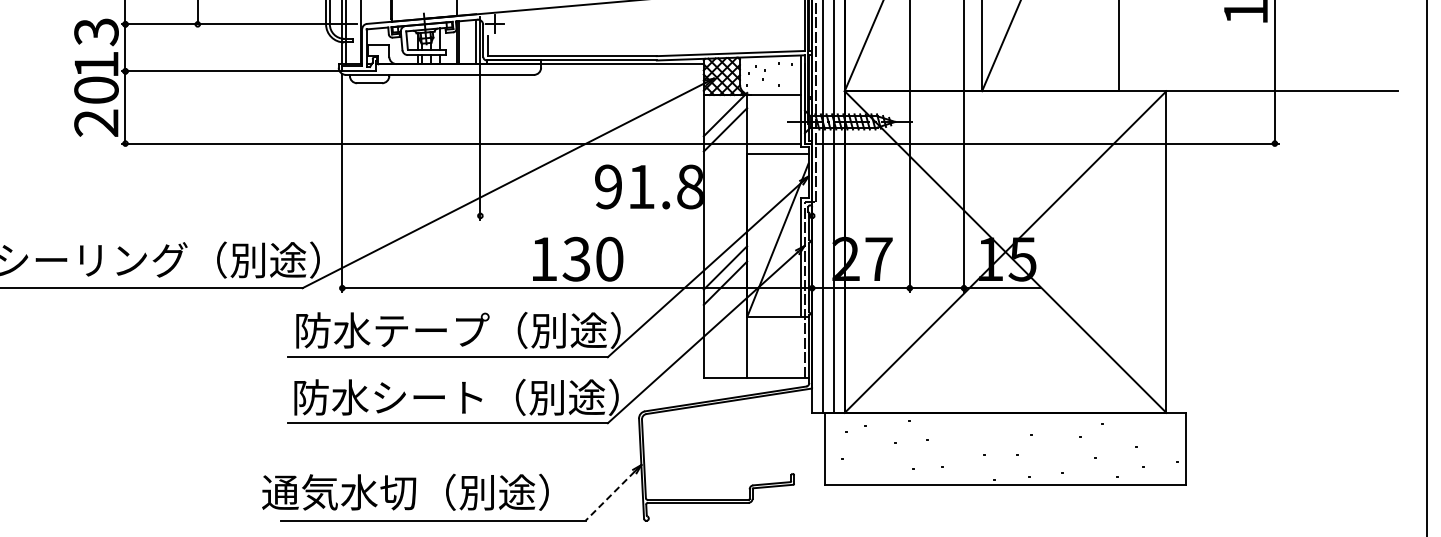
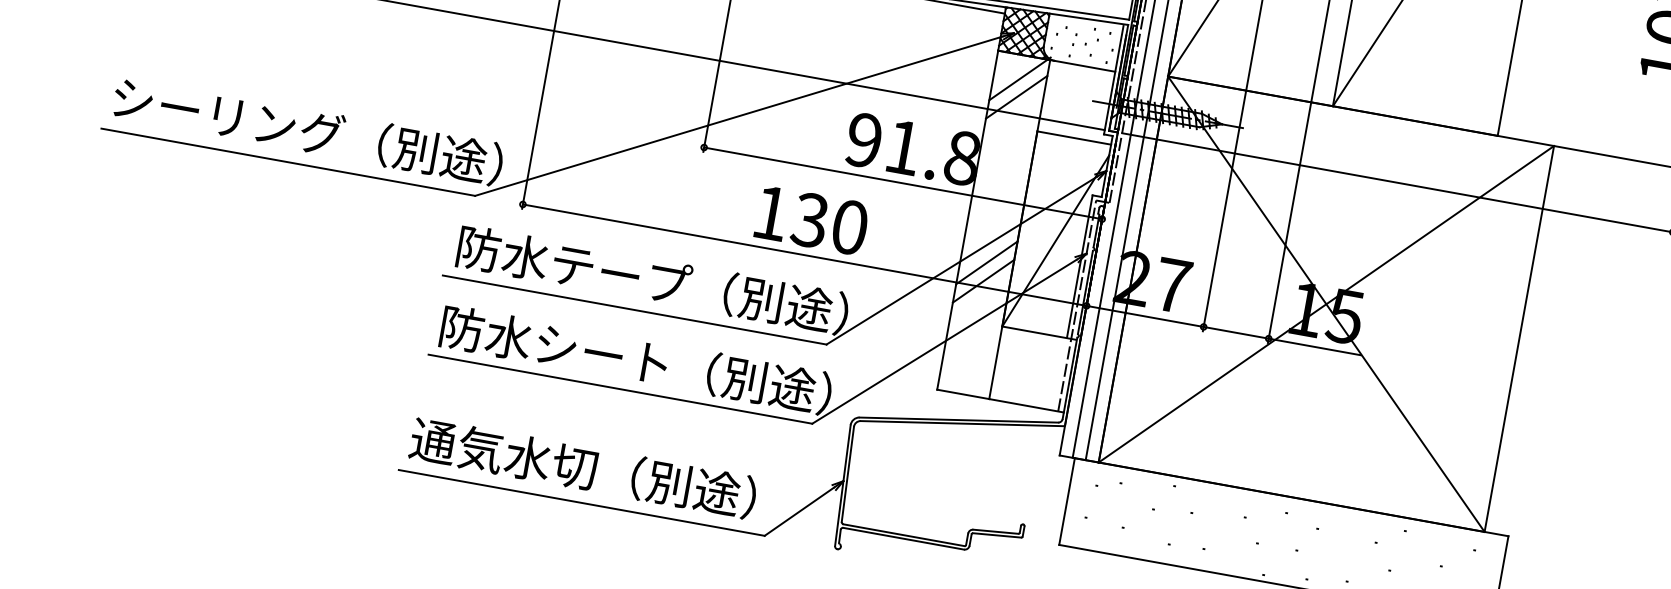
line: (646, 215) -> (903, 182), added
text: (405, 491) -> (583, 467), moved
line: (610, 496) -> (799, 512), dashed -> solid

